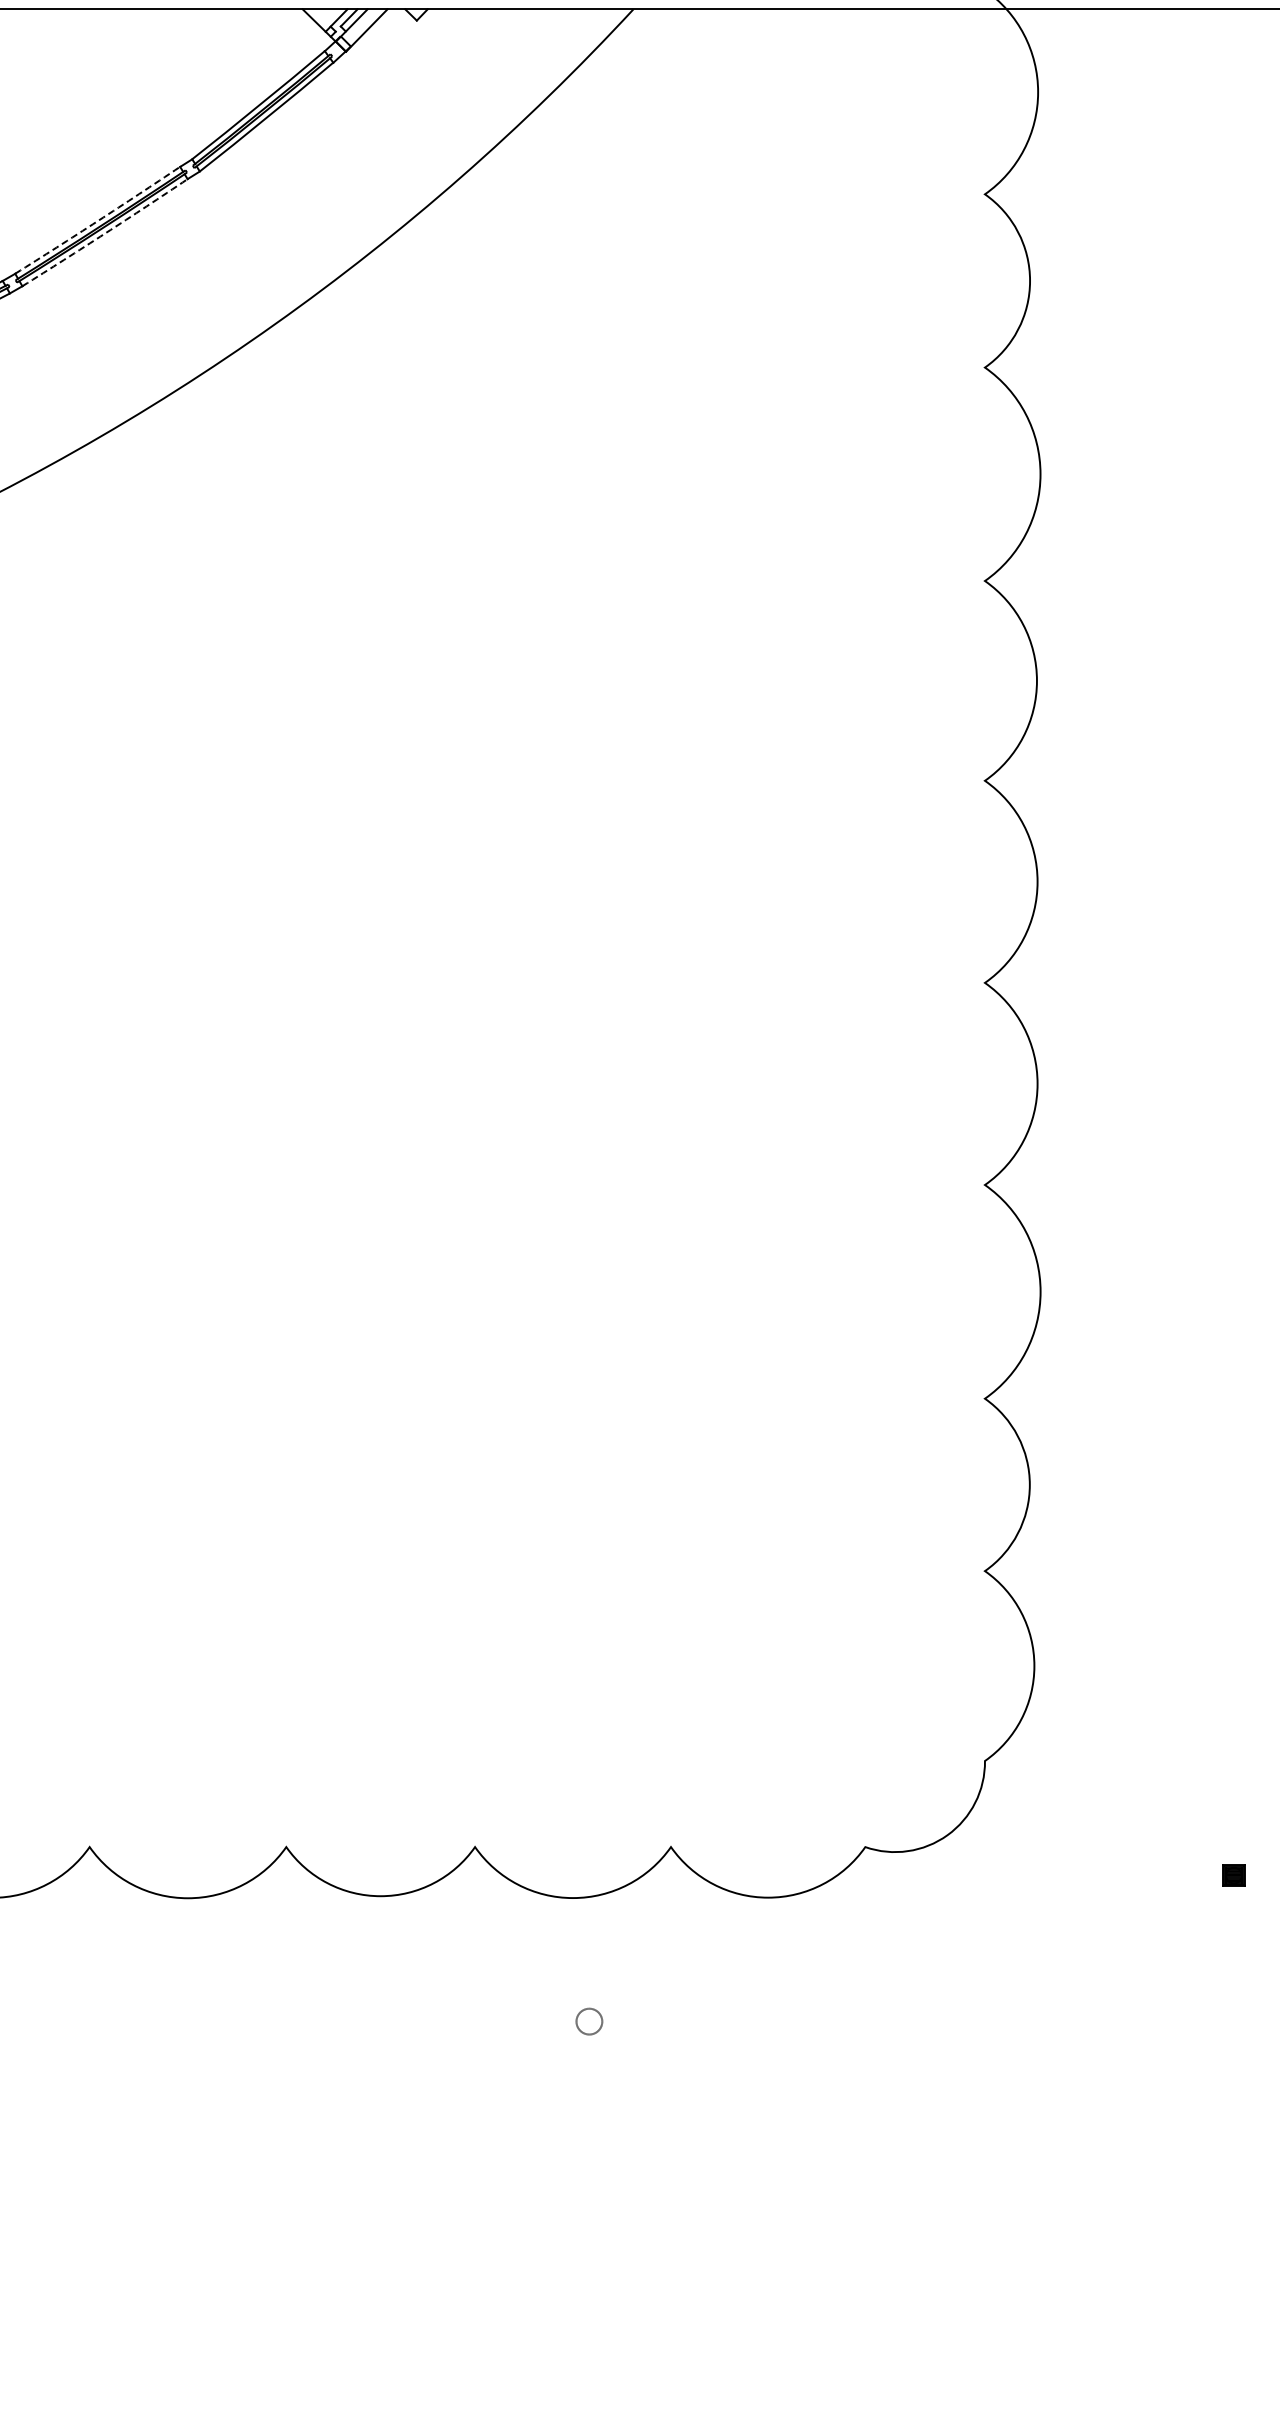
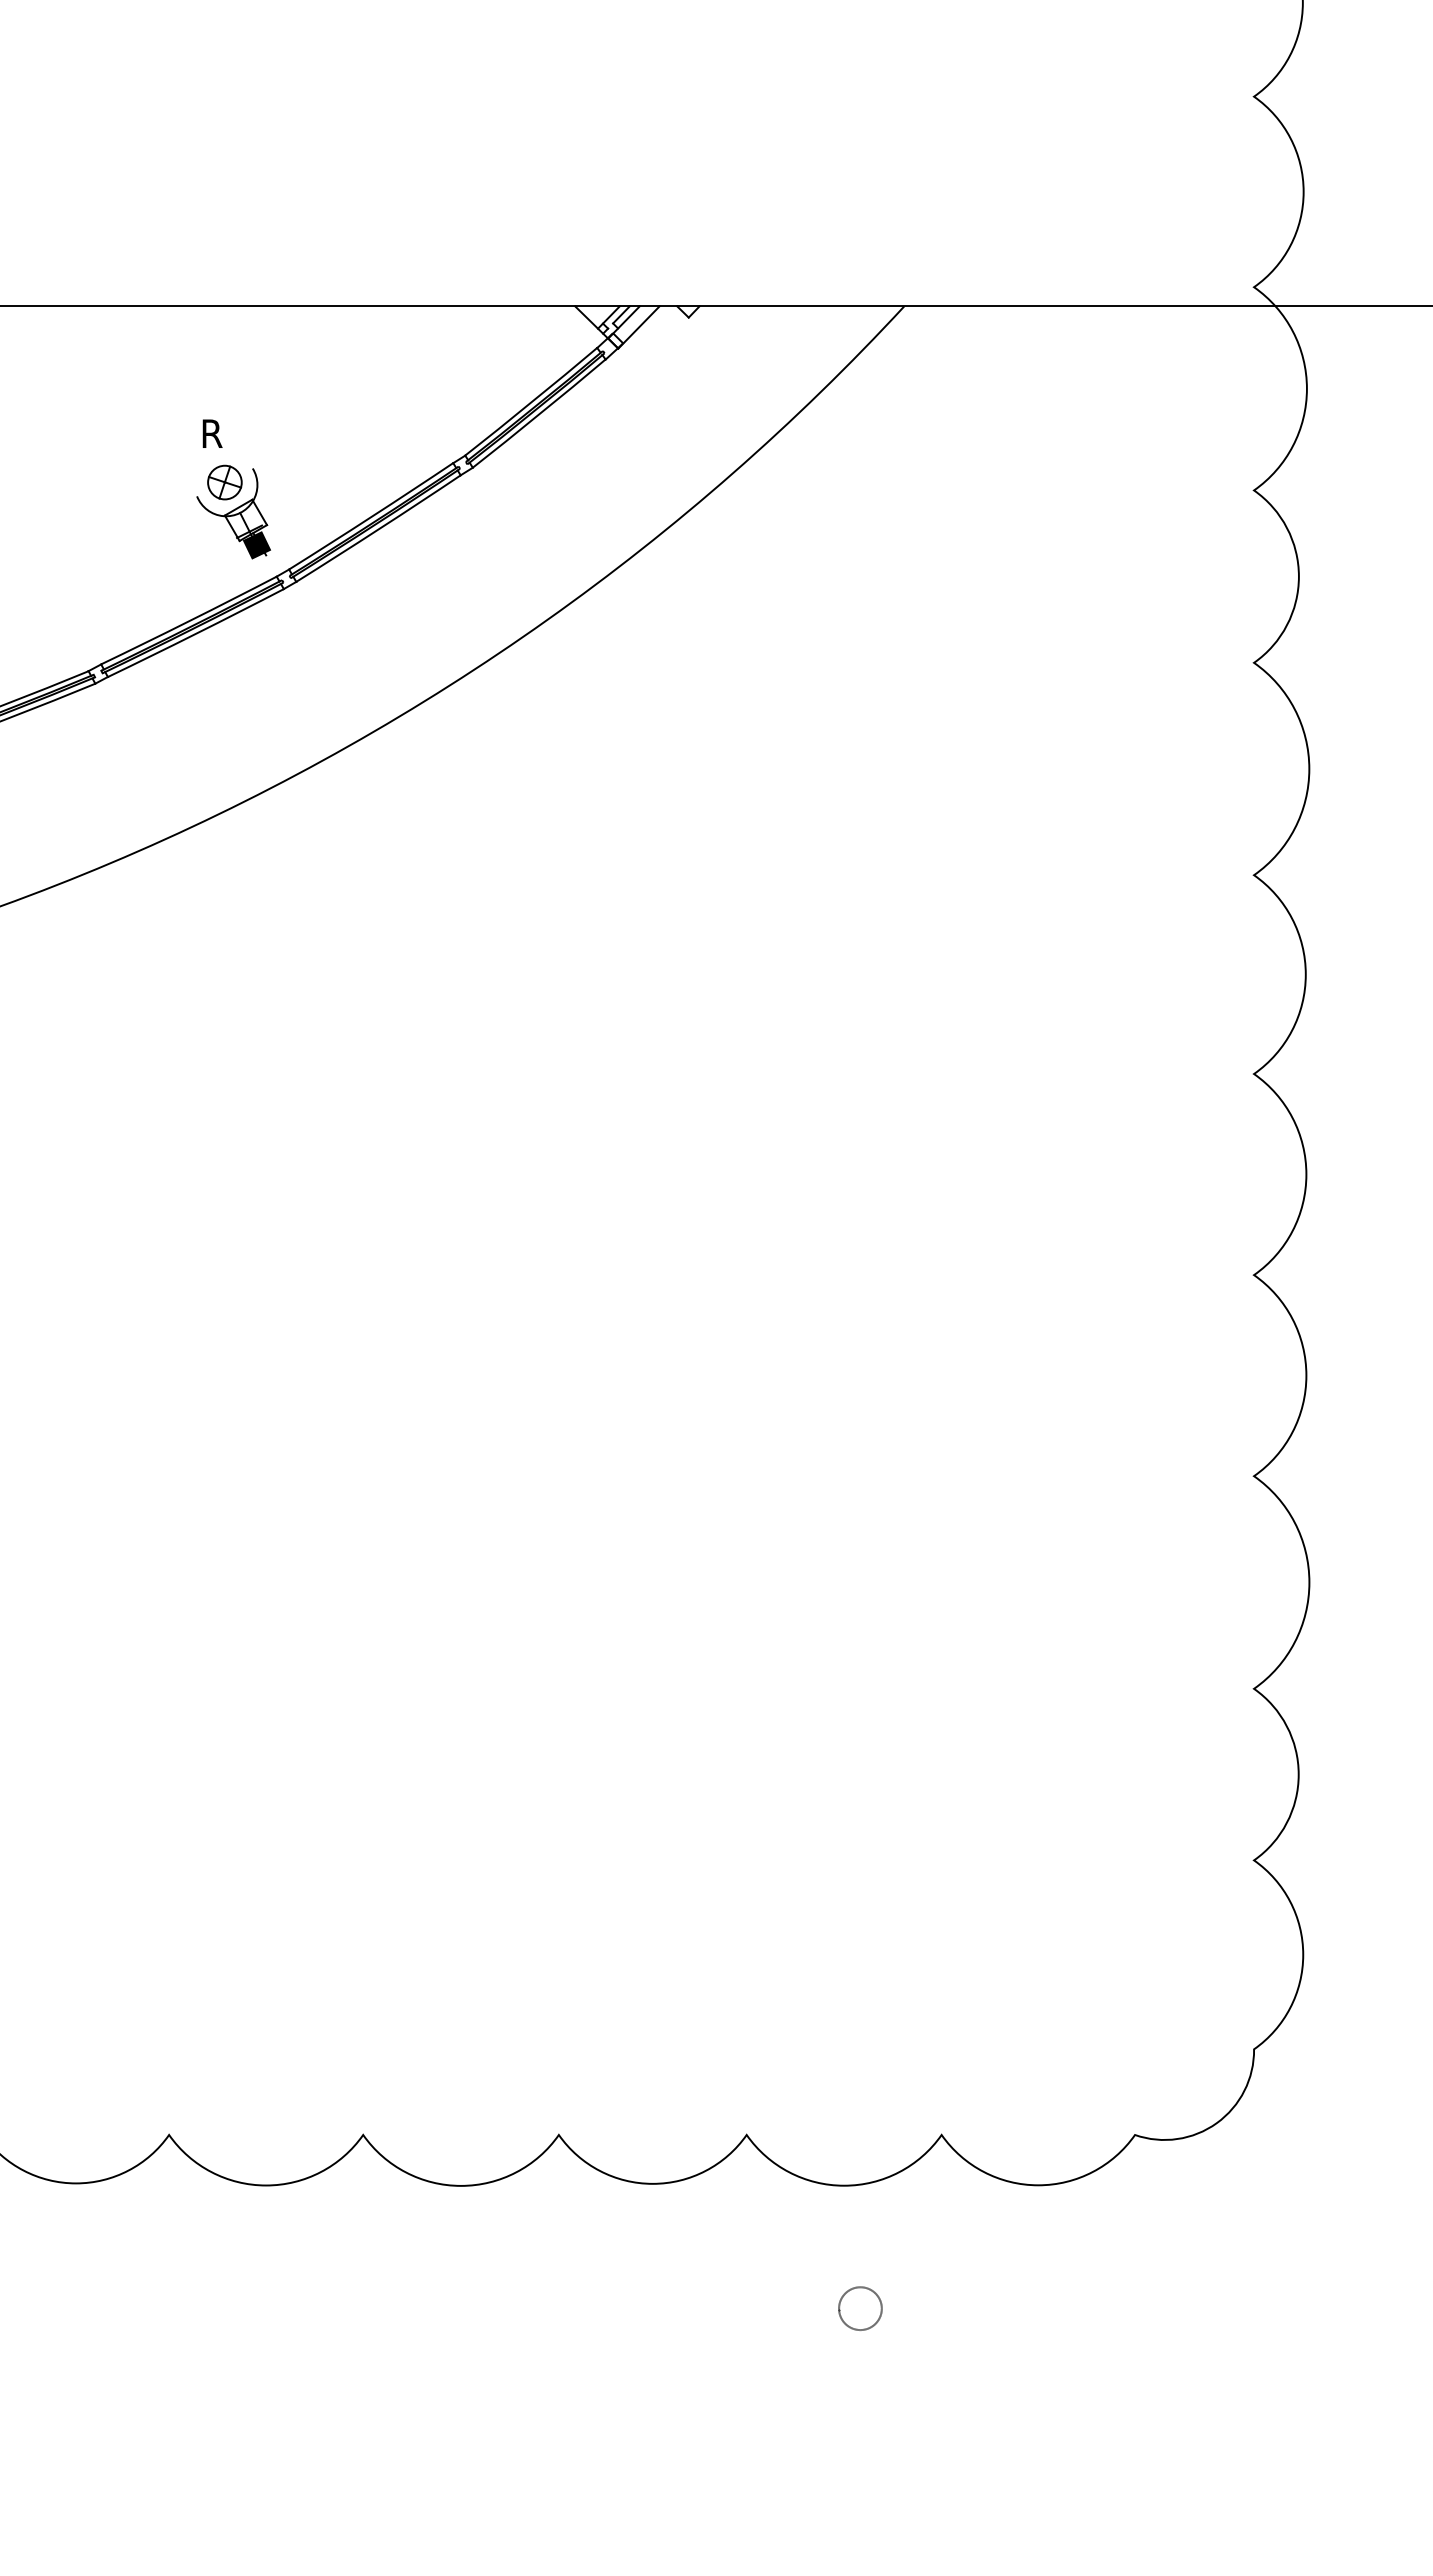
arc: (98, 220) -> (371, 516), dashed -> solid
arc: (105, 233) -> (378, 529), dashed -> solid
circle: (589, 2021) -> (860, 2308), size x1.67

